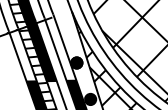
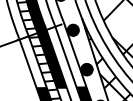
fill: (62, 23) -> (72, 30), added

